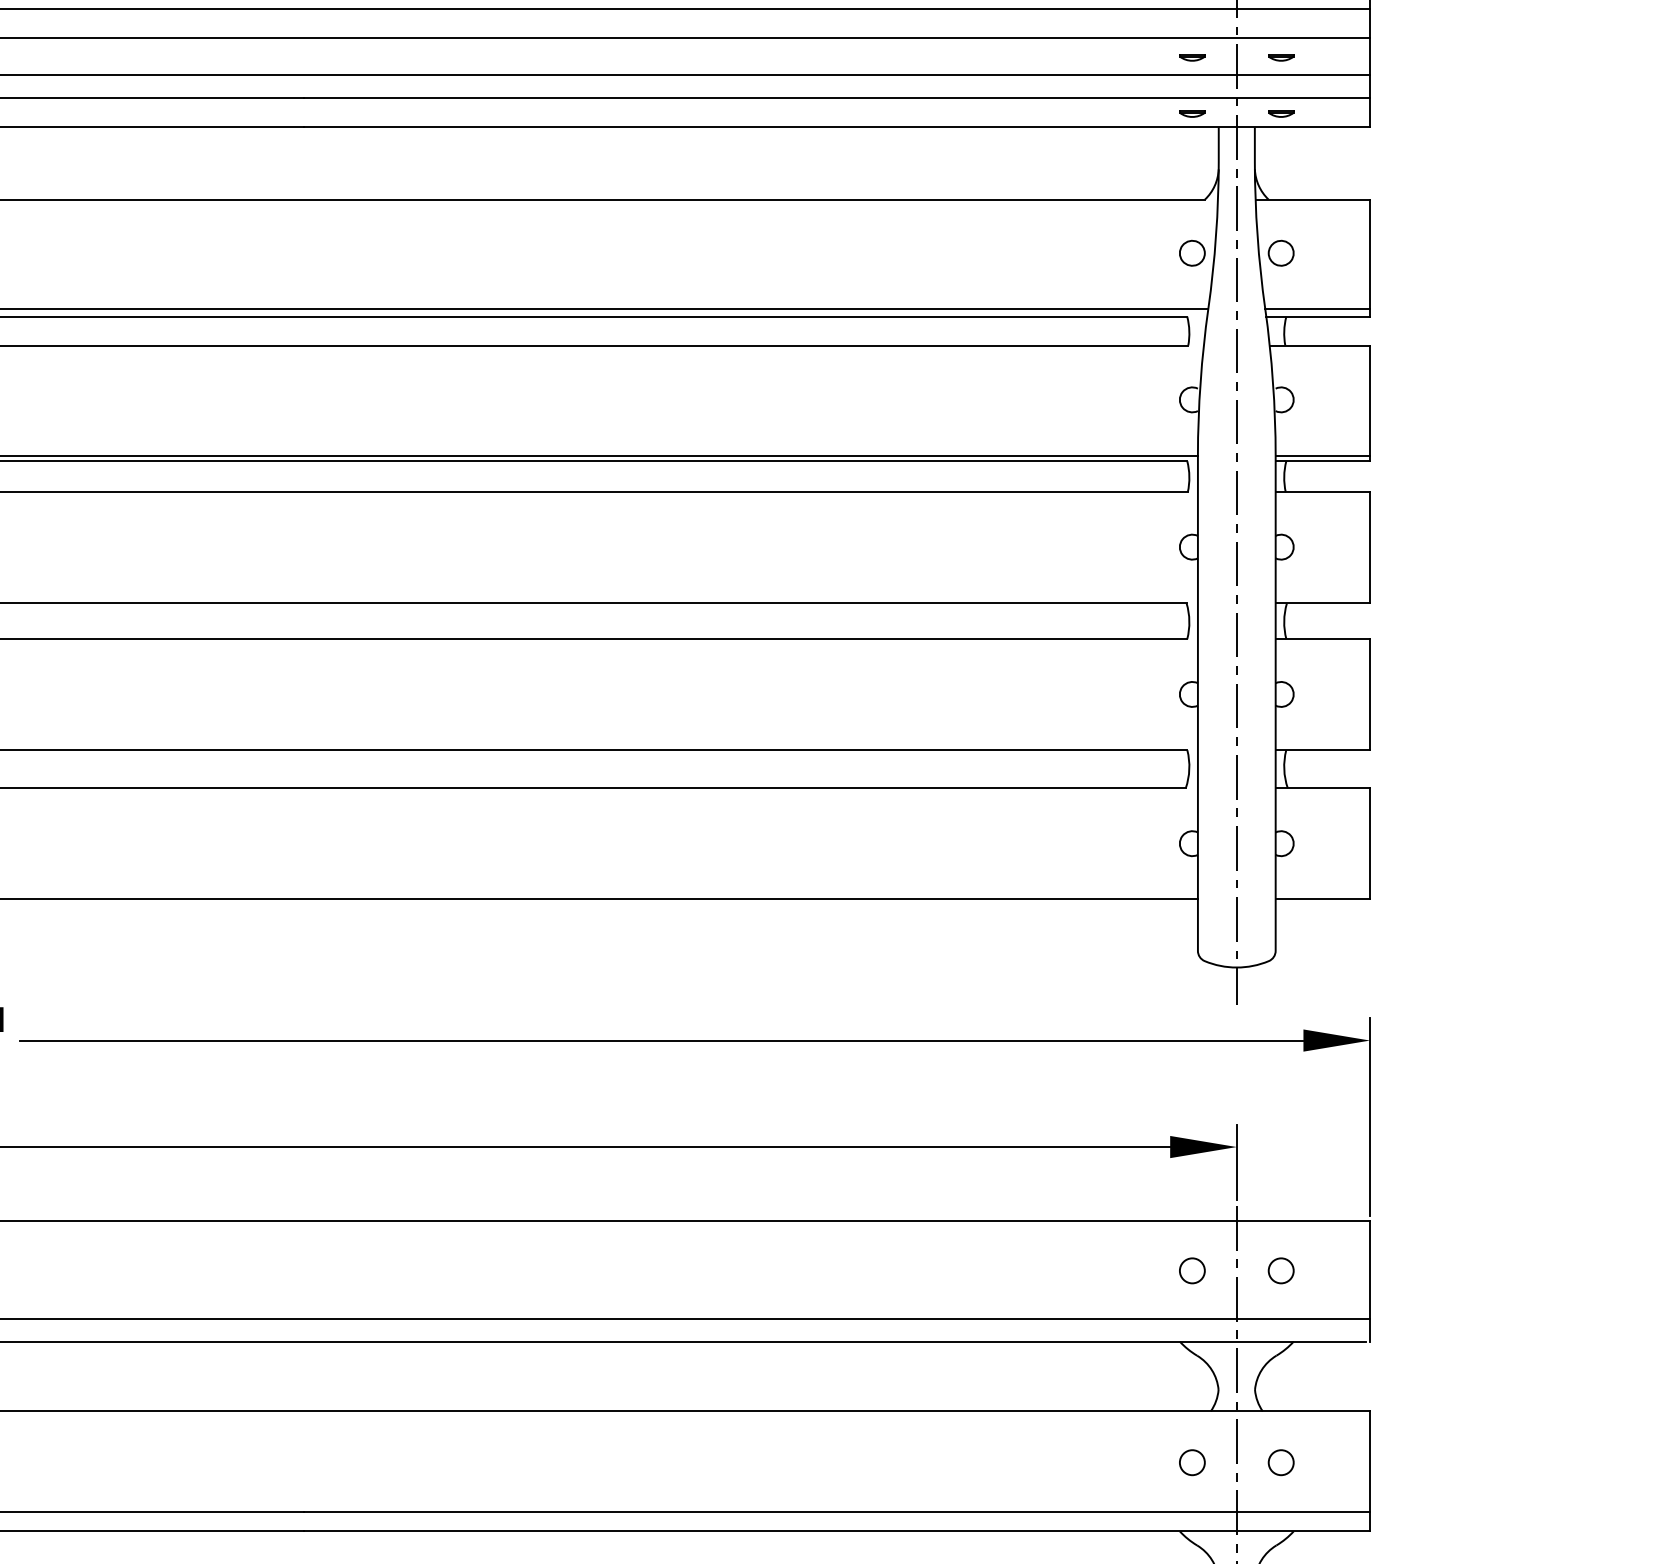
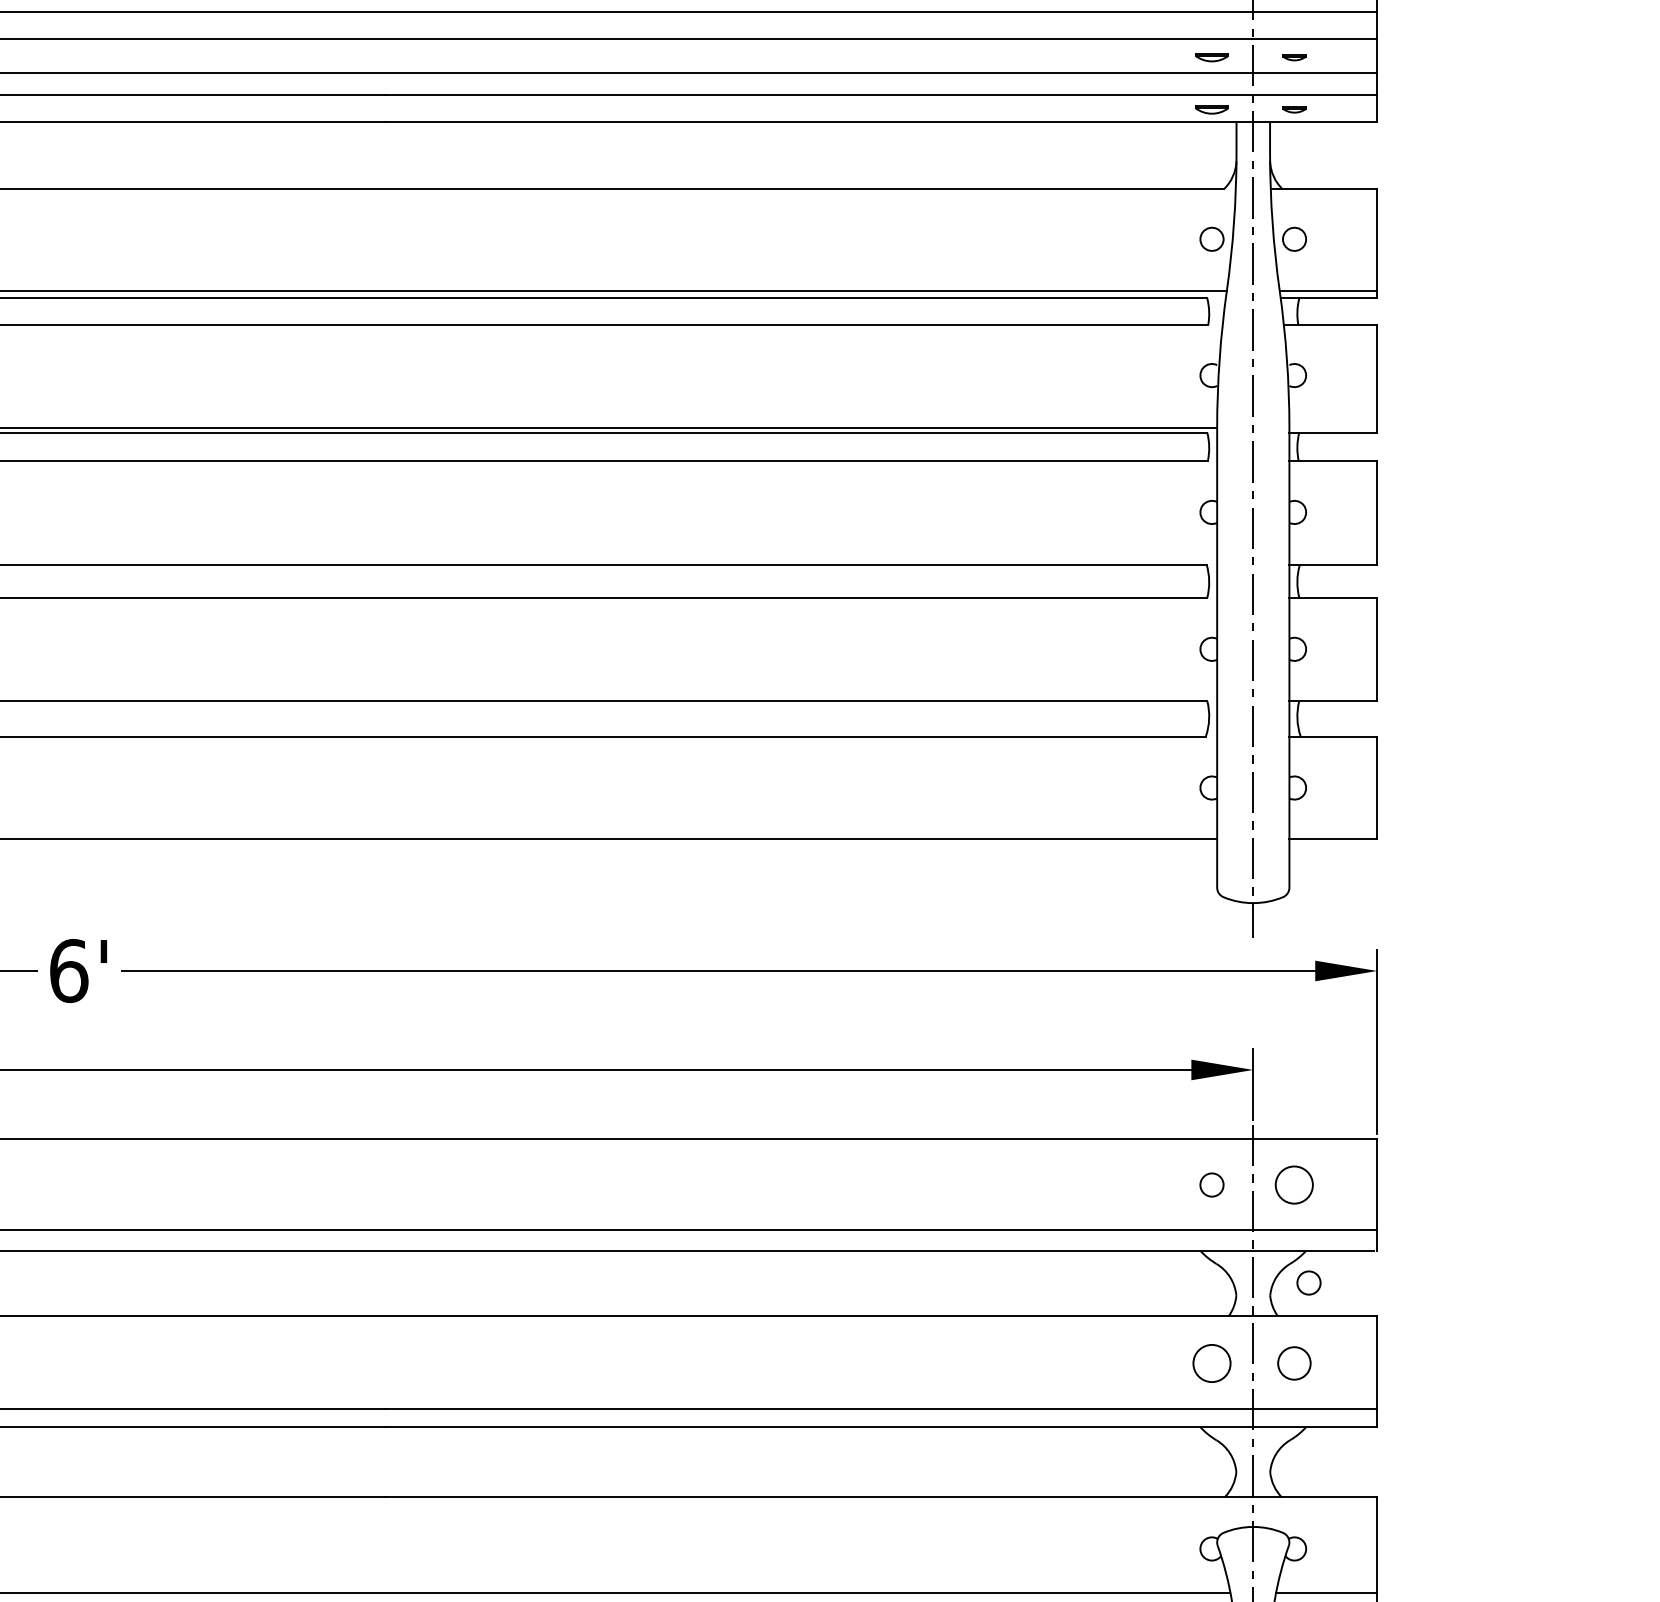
part: (1191, 57) -> (1211, 57), size x1.4
part: (1191, 113) -> (1211, 109), size x1.4
line: (1323, 455) -> (1333, 427), removed
circle: (1281, 1270) -> (1294, 1184), size x1.6
circle: (1296, 1375) -> (1308, 1282), added
circle: (1191, 1461) -> (1211, 1362), size x1.6
circle: (1281, 1461) -> (1294, 1362), size x1.4

